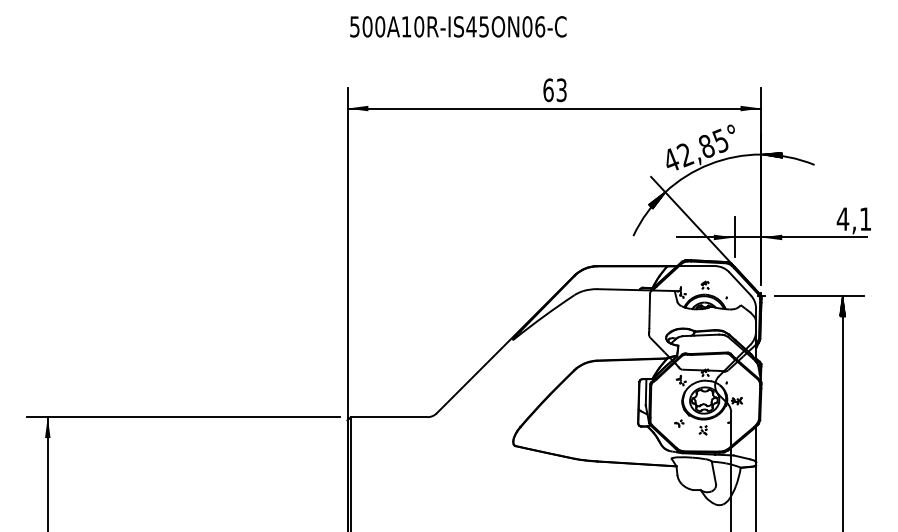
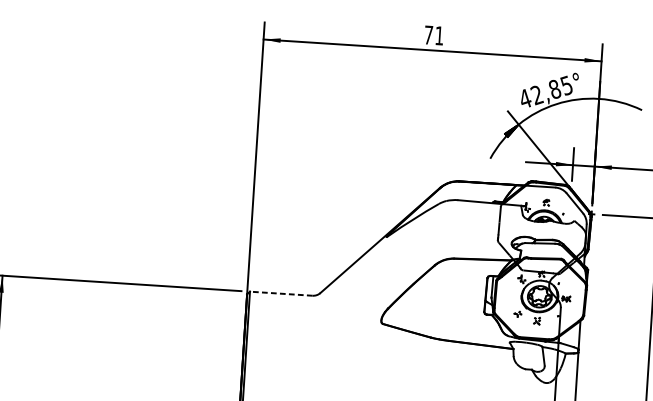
text: (554, 90) -> (433, 35), 63 -> 71
hatch: (771, 155) -> (607, 100), removed
line: (388, 417) -> (280, 293), solid -> dashed

